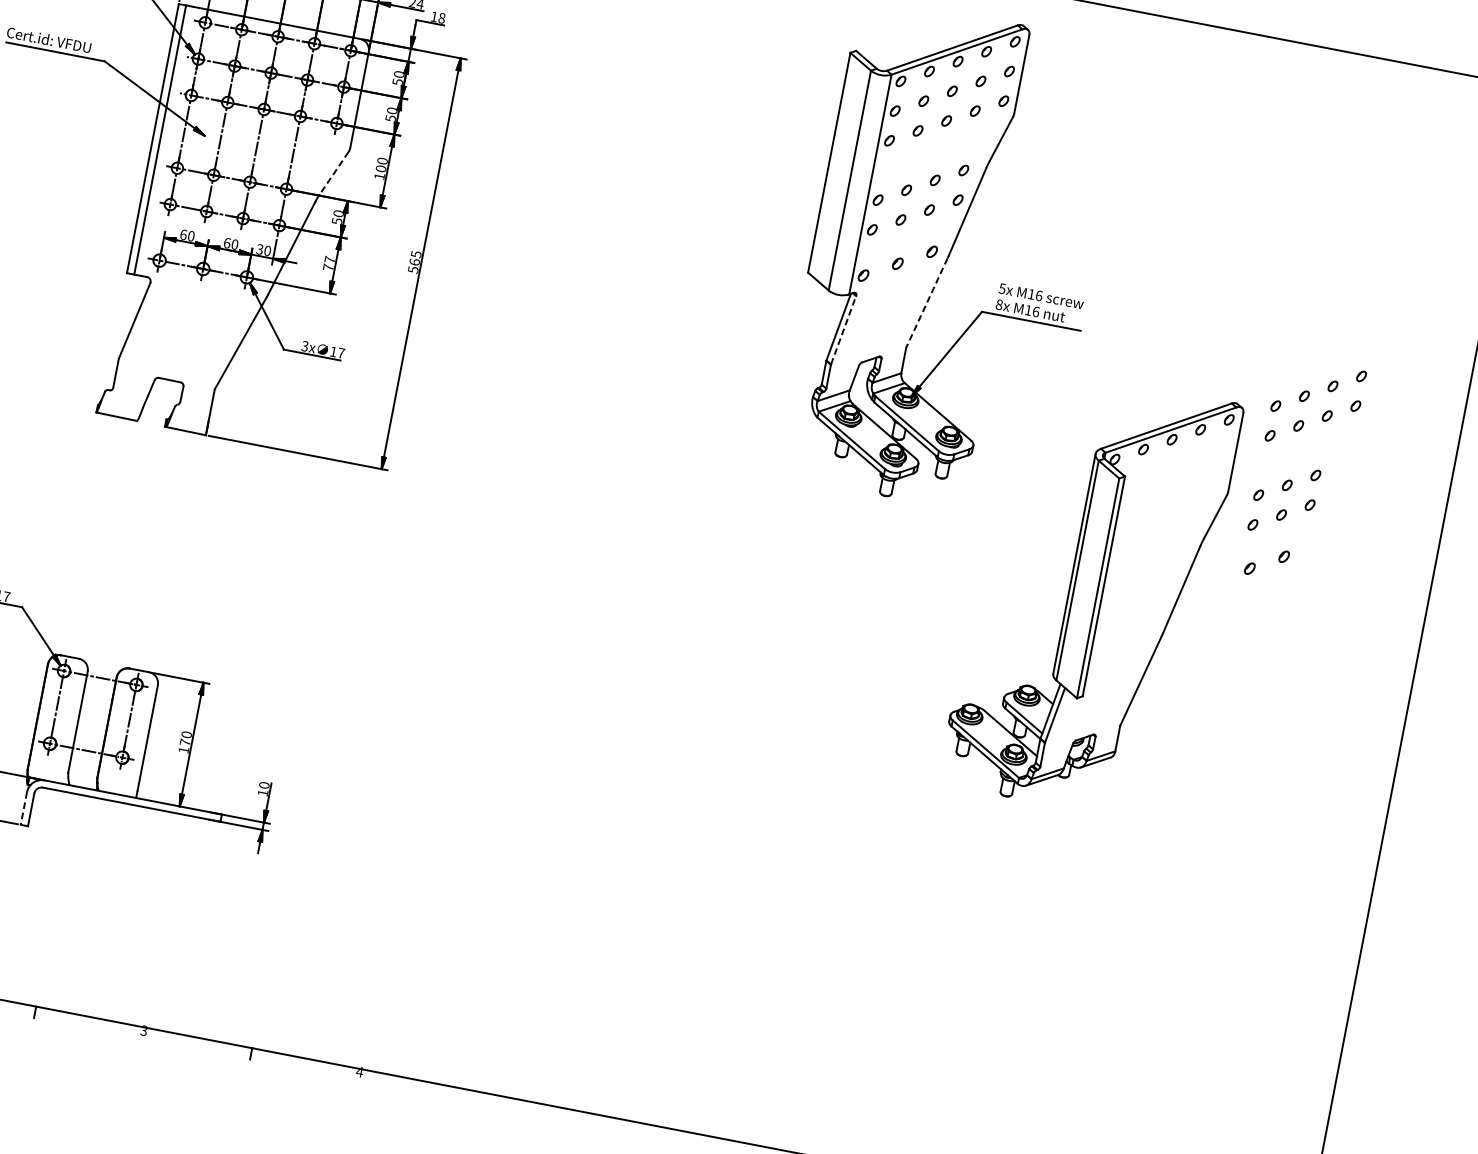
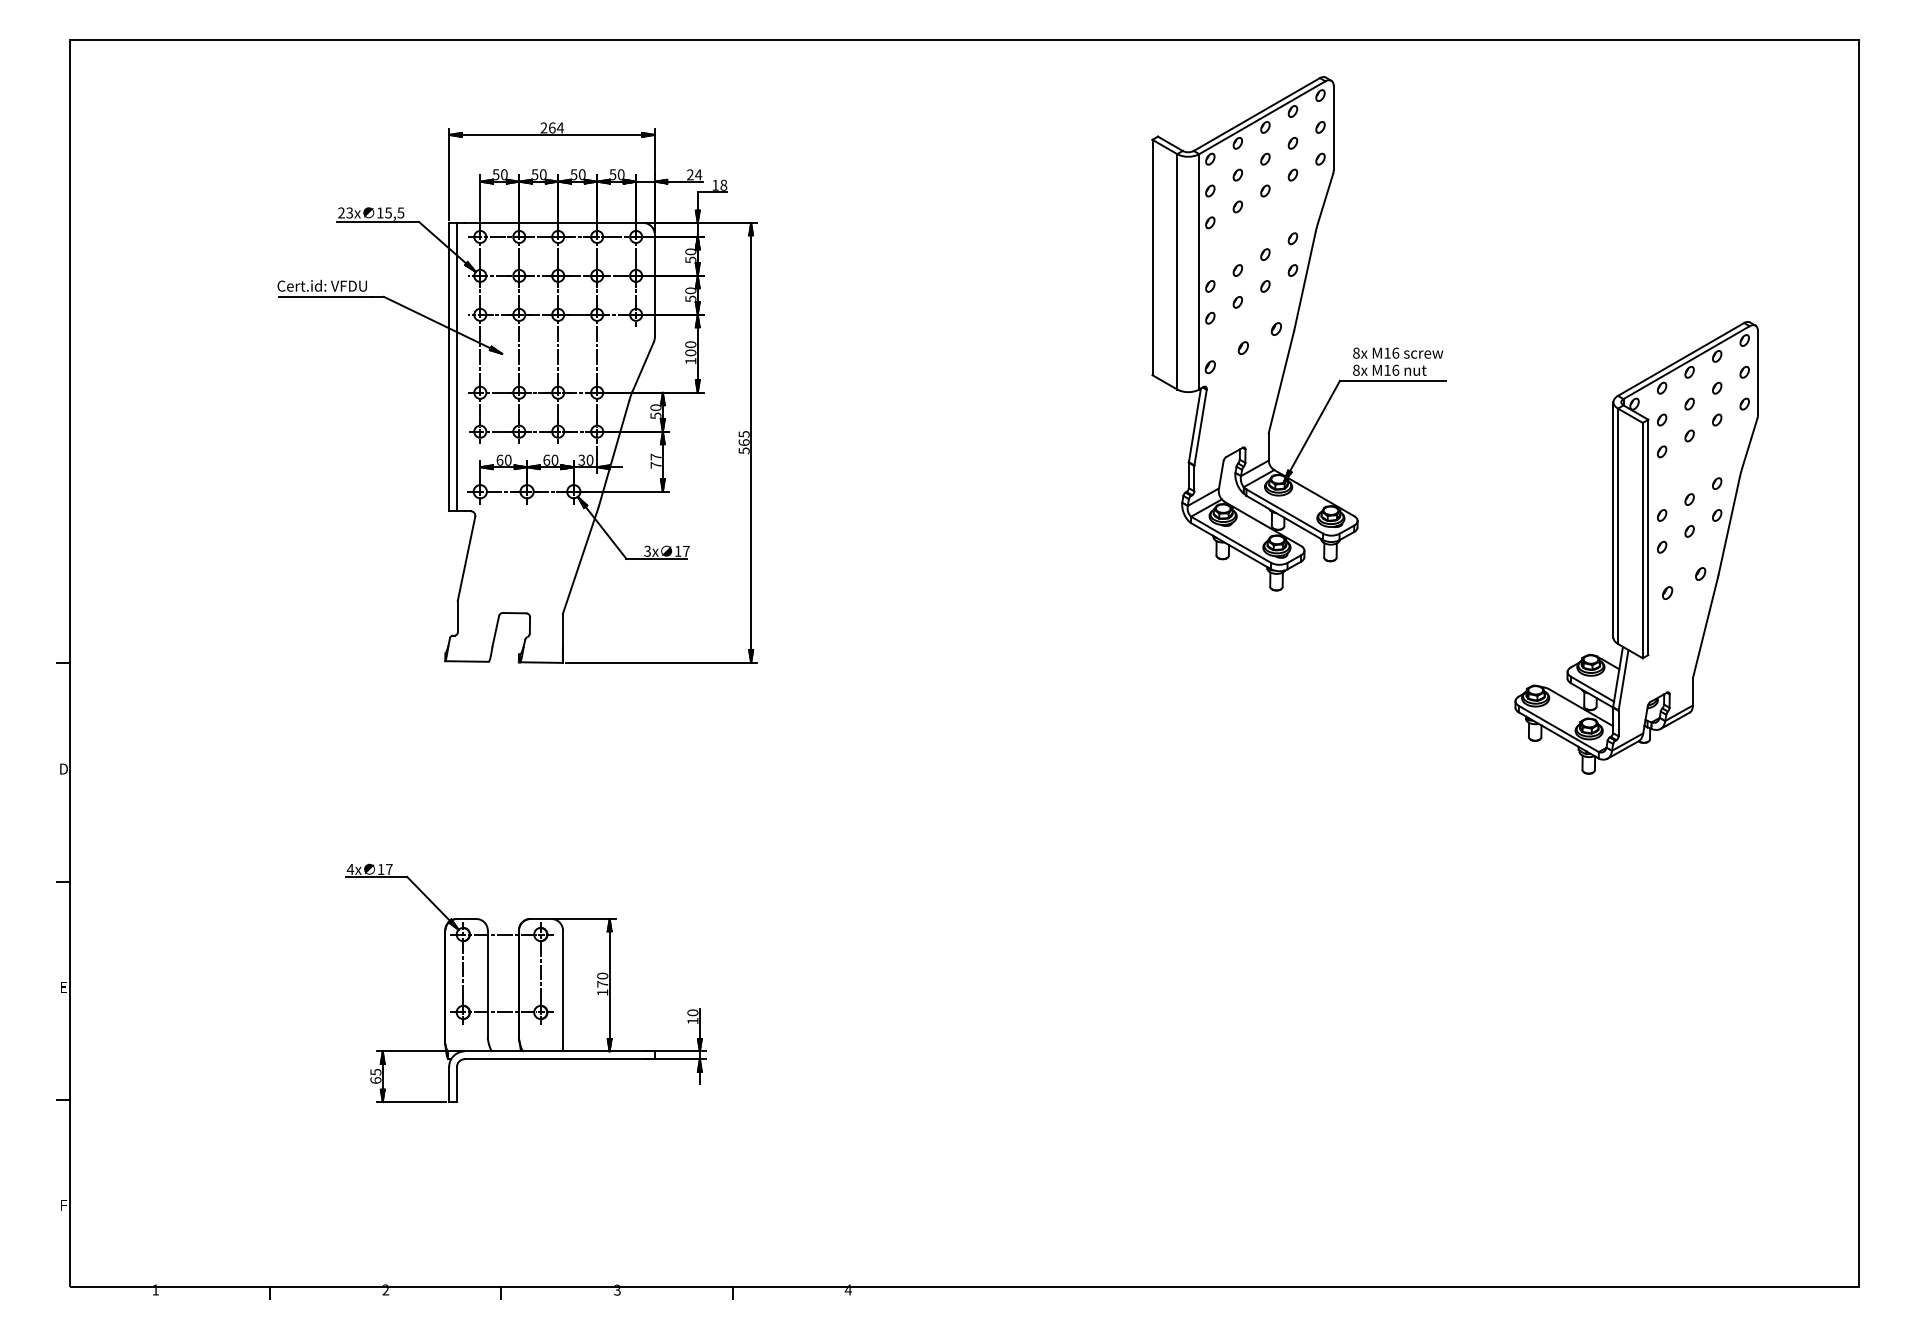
line: (334, 173) -> (643, 366), dashed -> solid
text: (1002, 288) -> (1356, 352), 5x -> 8x
line: (927, 302) -> (1281, 382), dashed -> solid
line: (843, 330) -> (1200, 427), dashed -> solid
part: (1091, 593) -> (1636, 547), moved
line: (24, 808) -> (449, 1084), dashed -> solid

